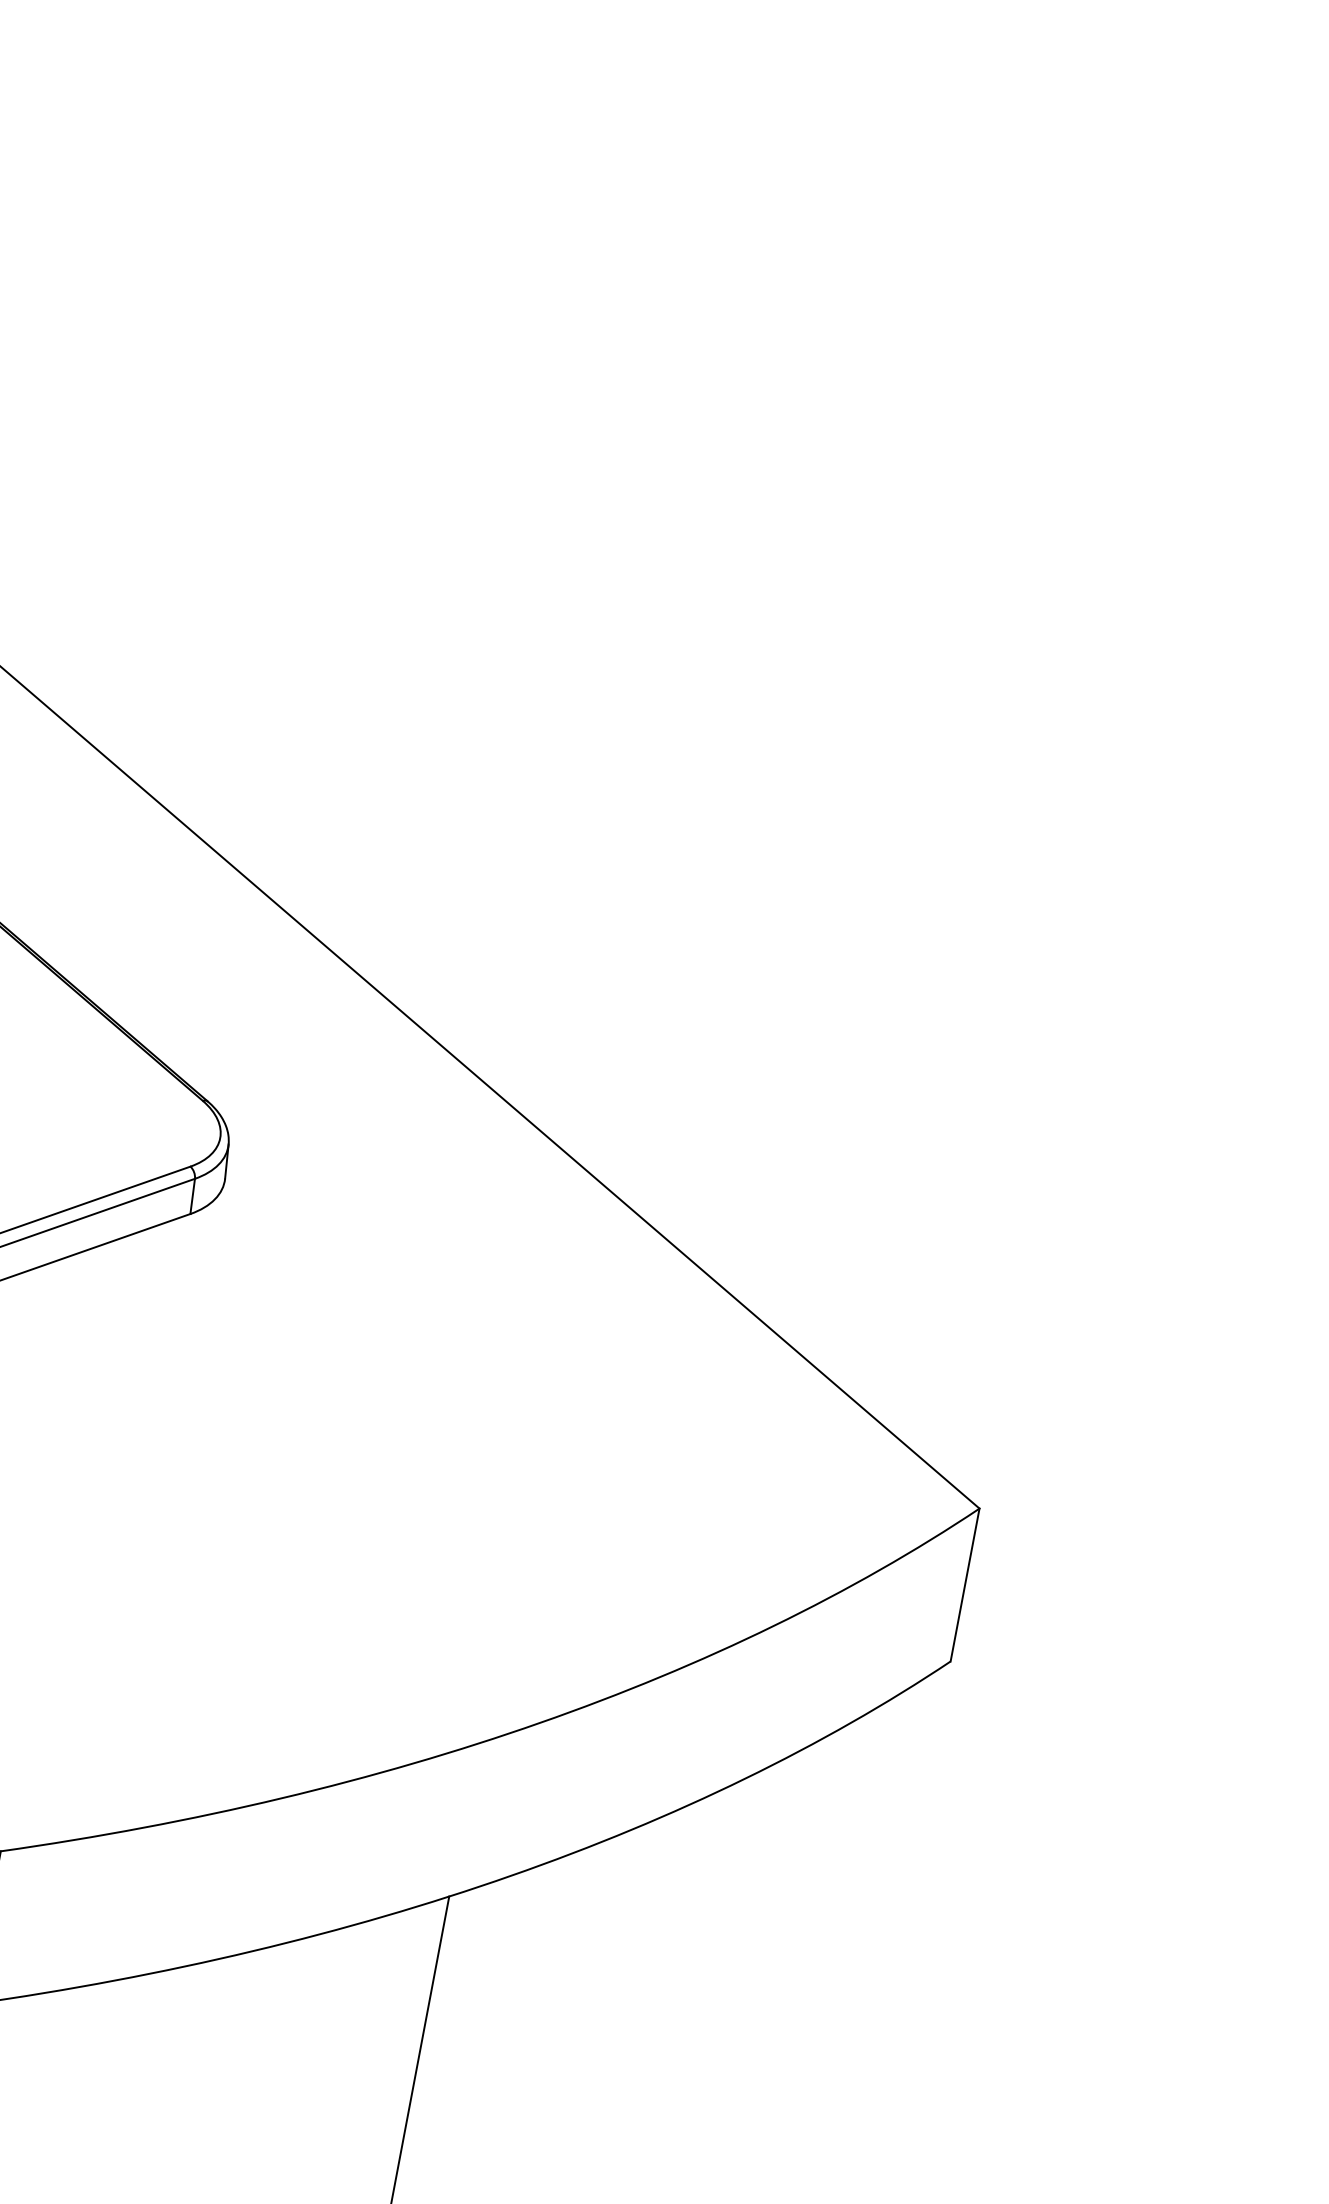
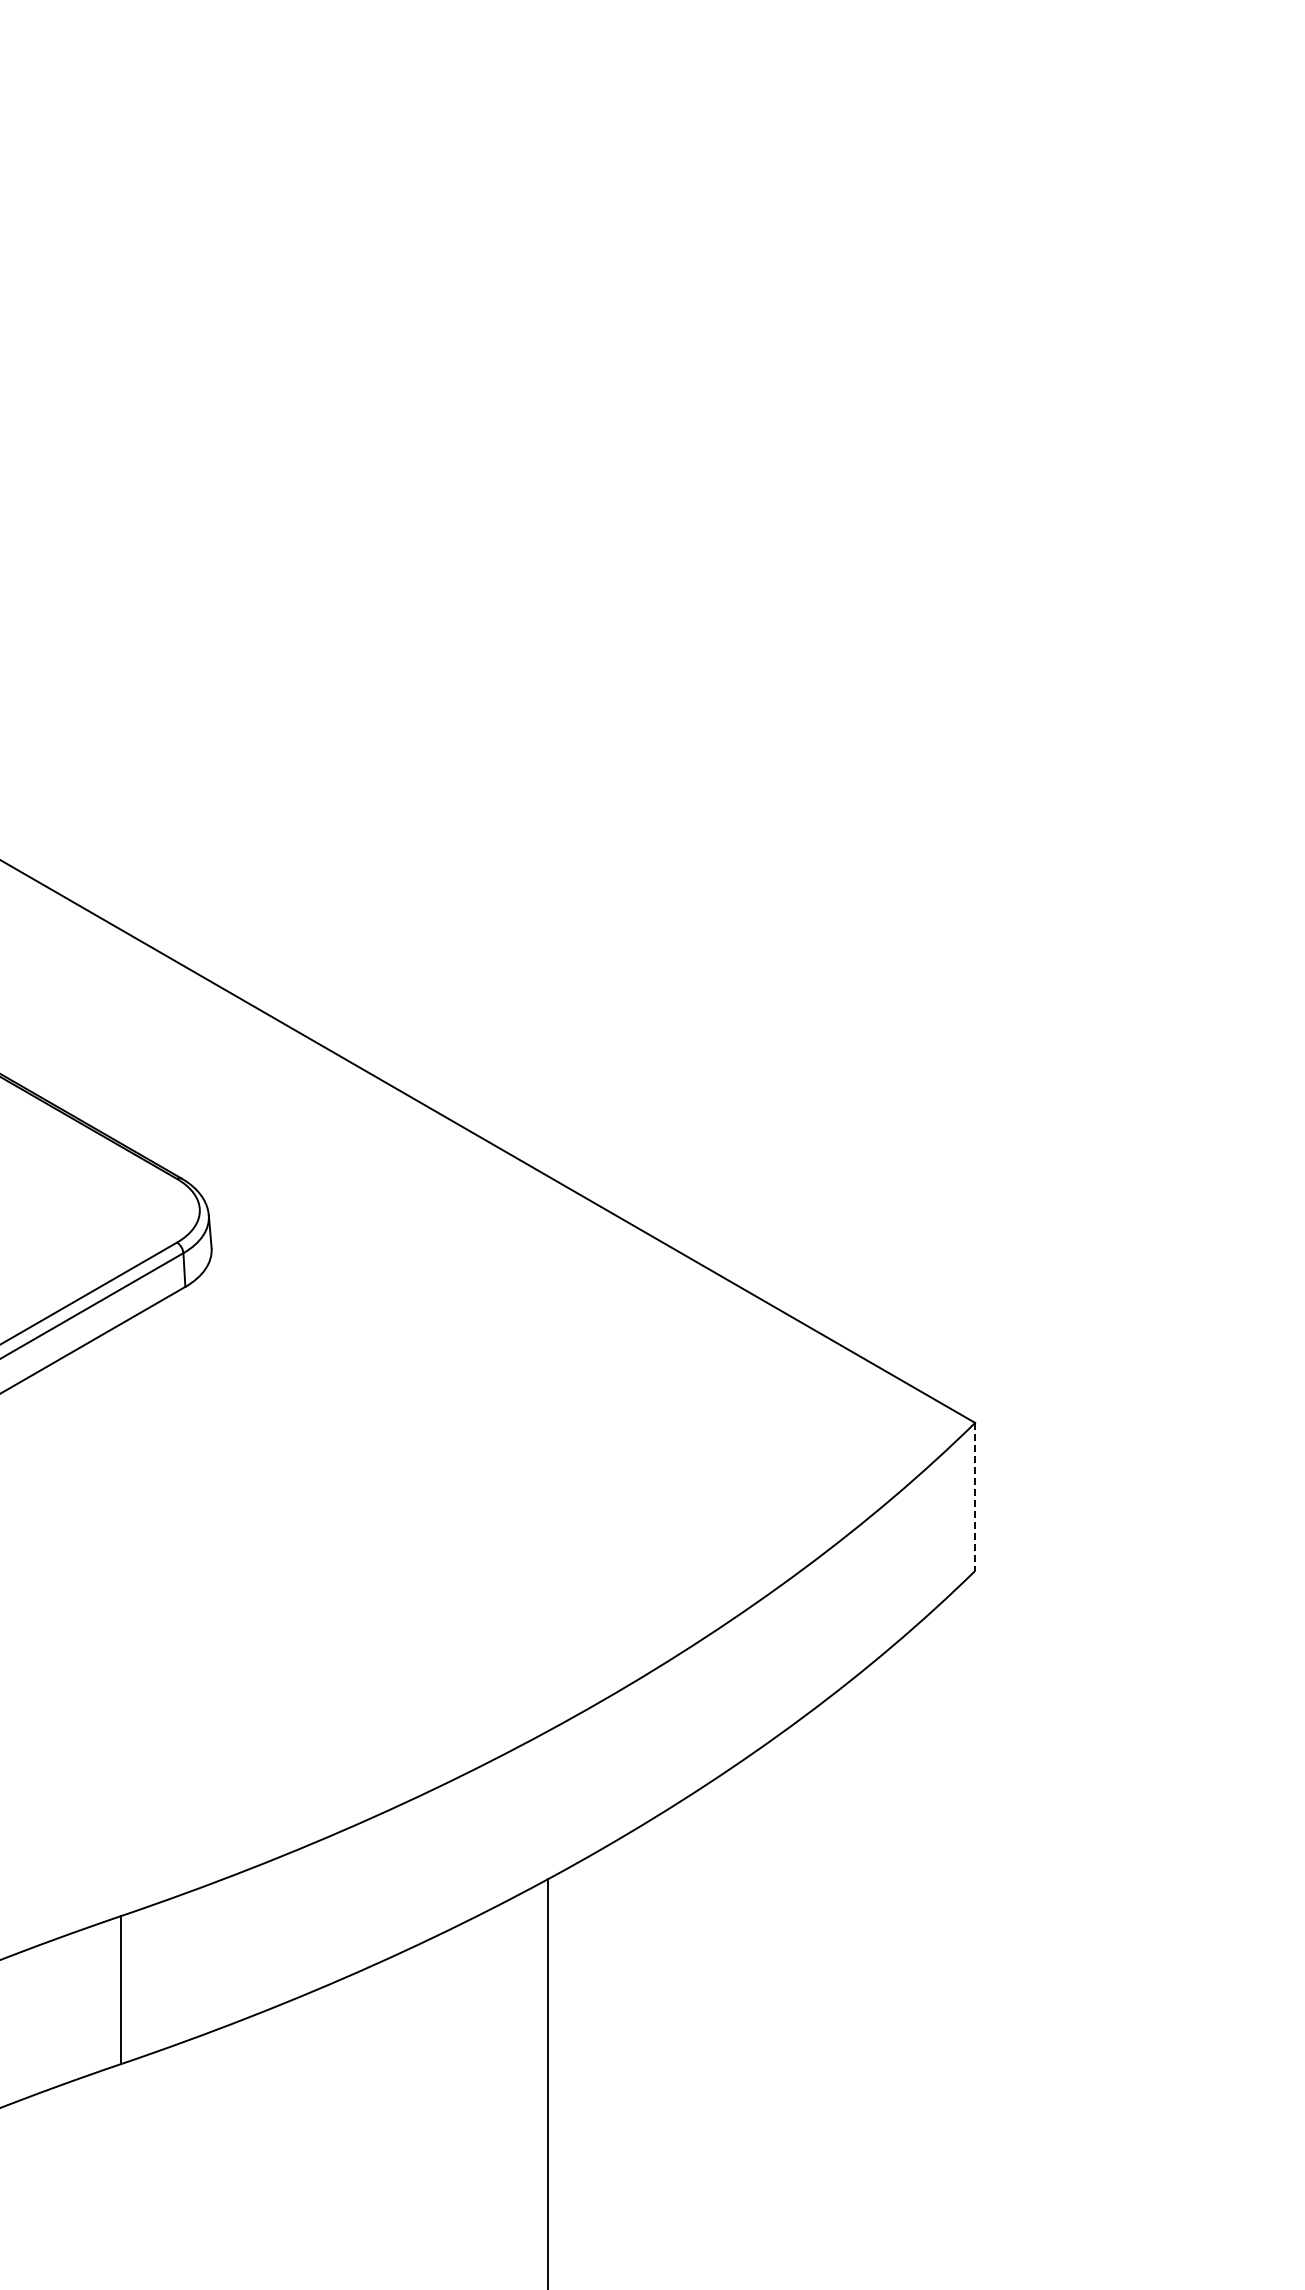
line: (965, 1585) -> (975, 1497), solid -> dashed

